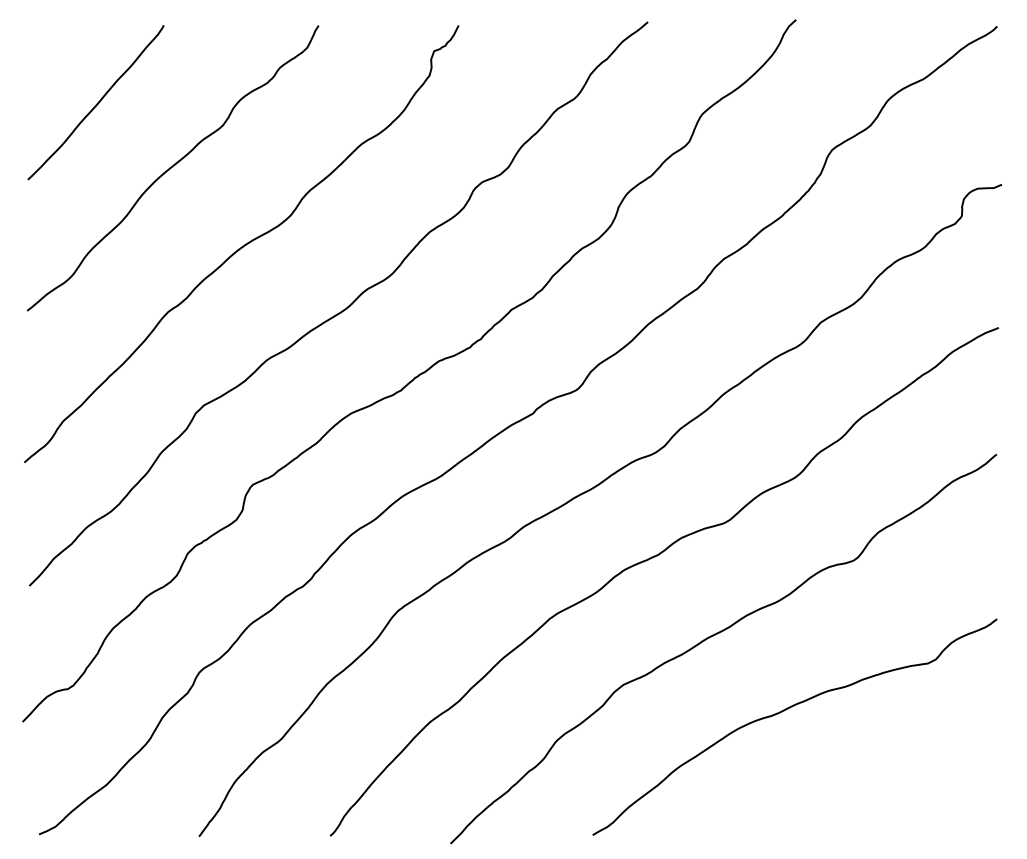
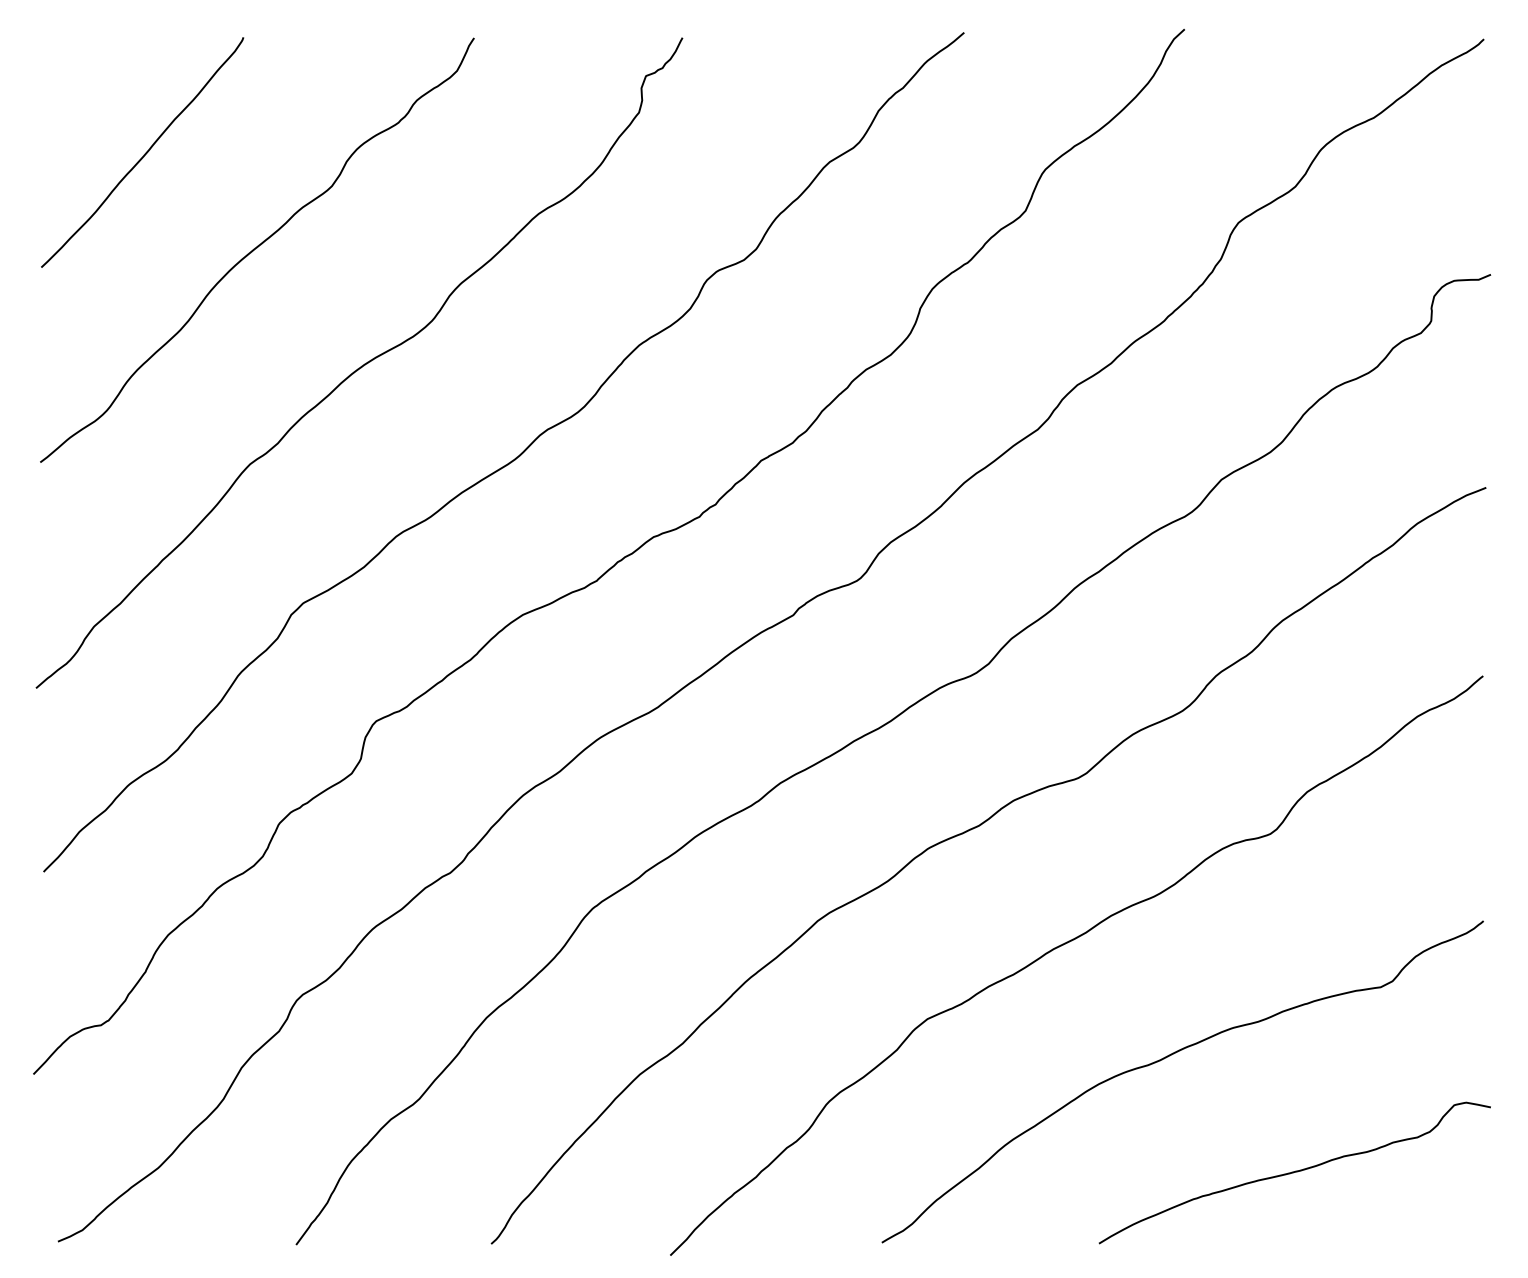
curve: (869, 788) -> (1293, 1173), added

